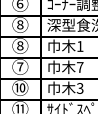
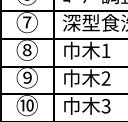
text: (20, 24) -> (27, 21), ⑧ -> ⑦
text: (20, 66) -> (27, 77), ⑦ -> ⑨
text: (79, 67) -> (105, 78), 7 -> 2

